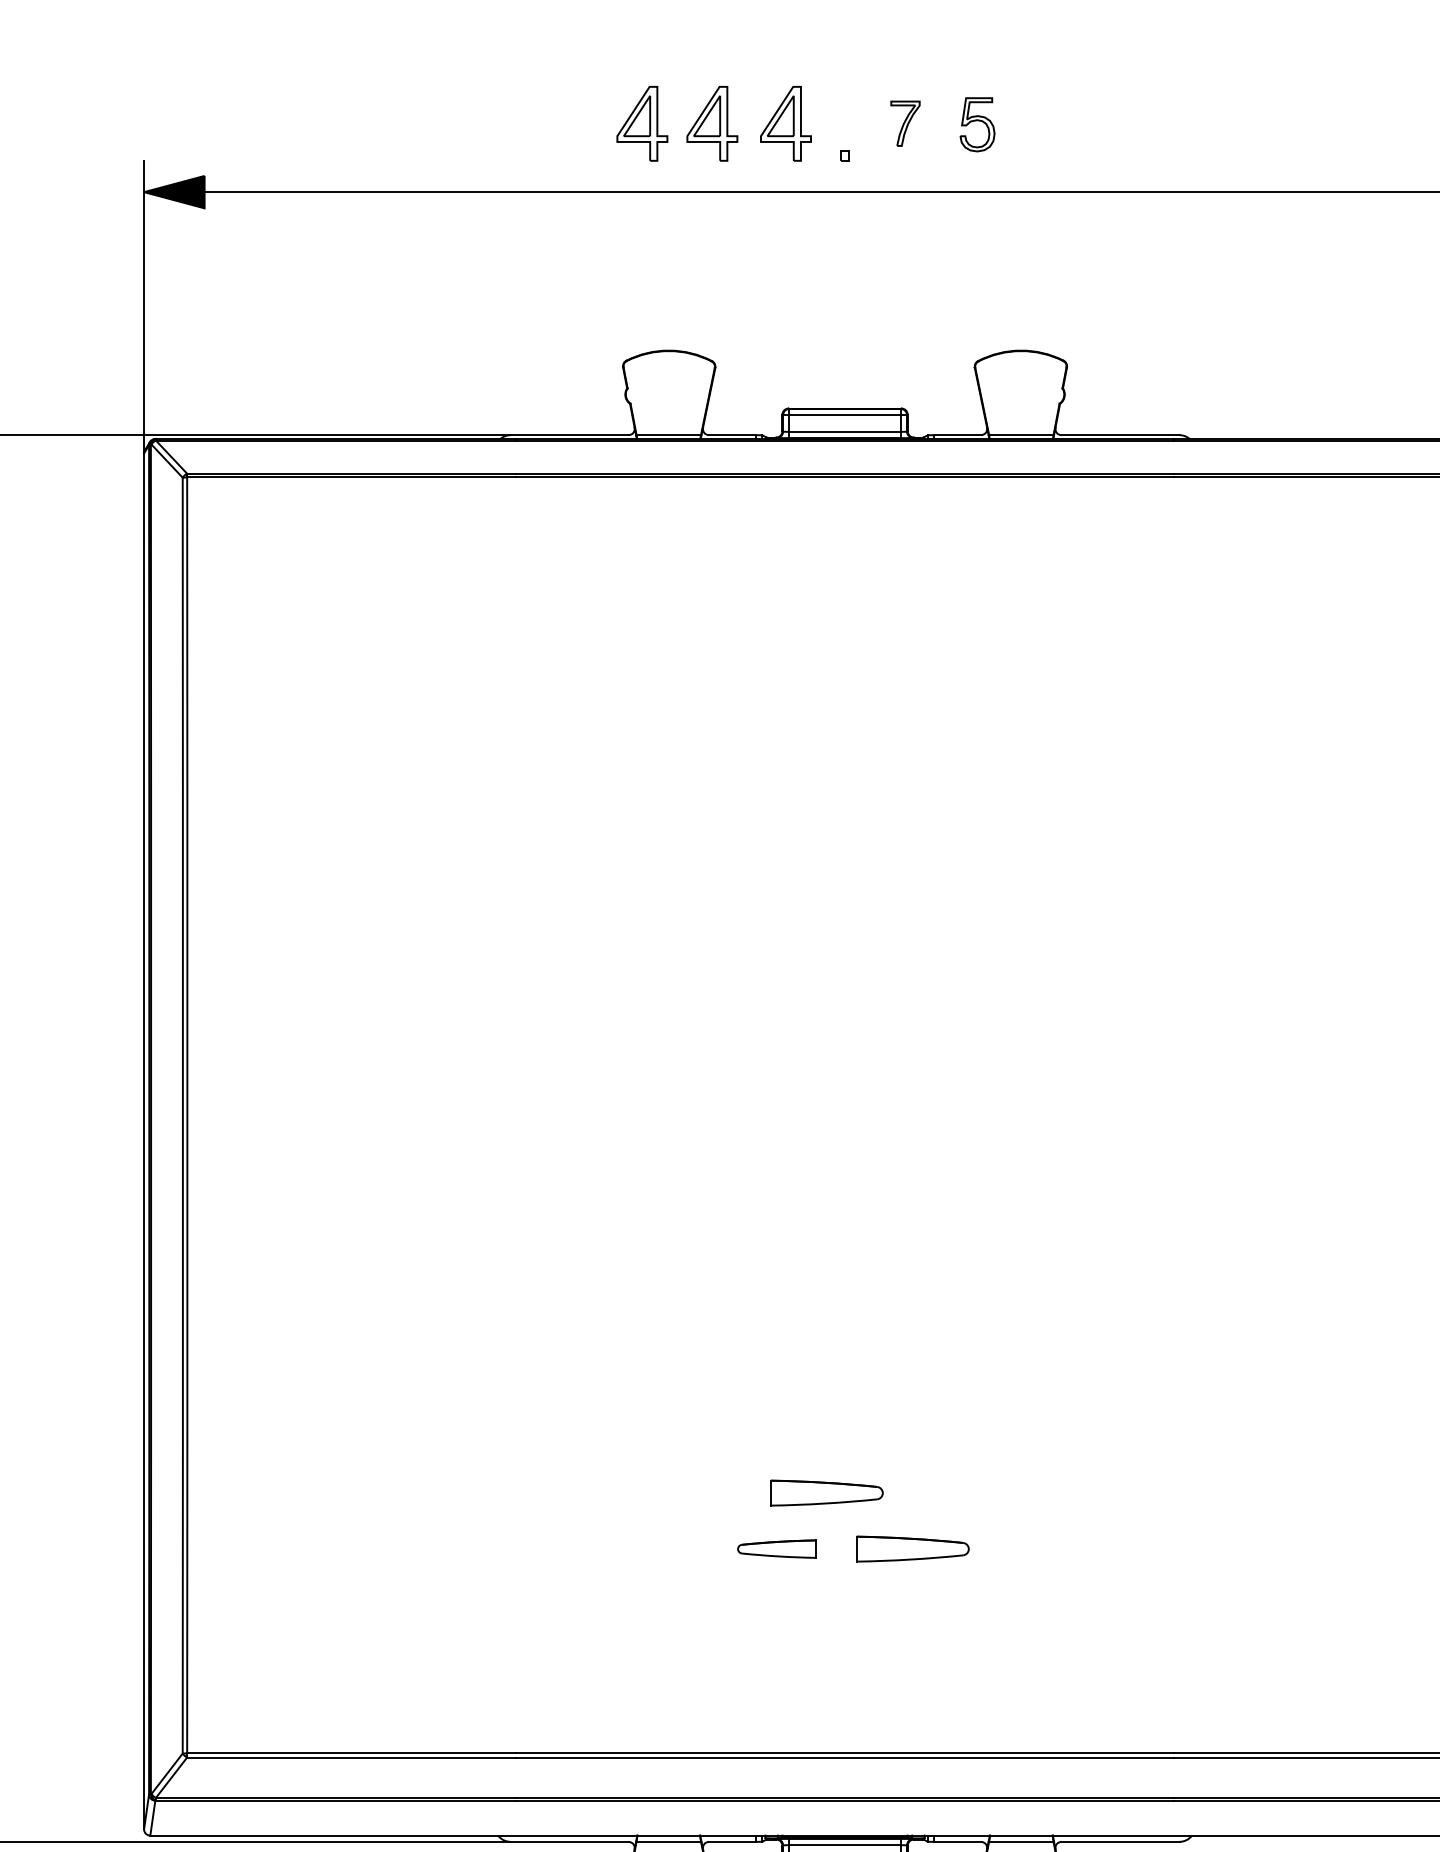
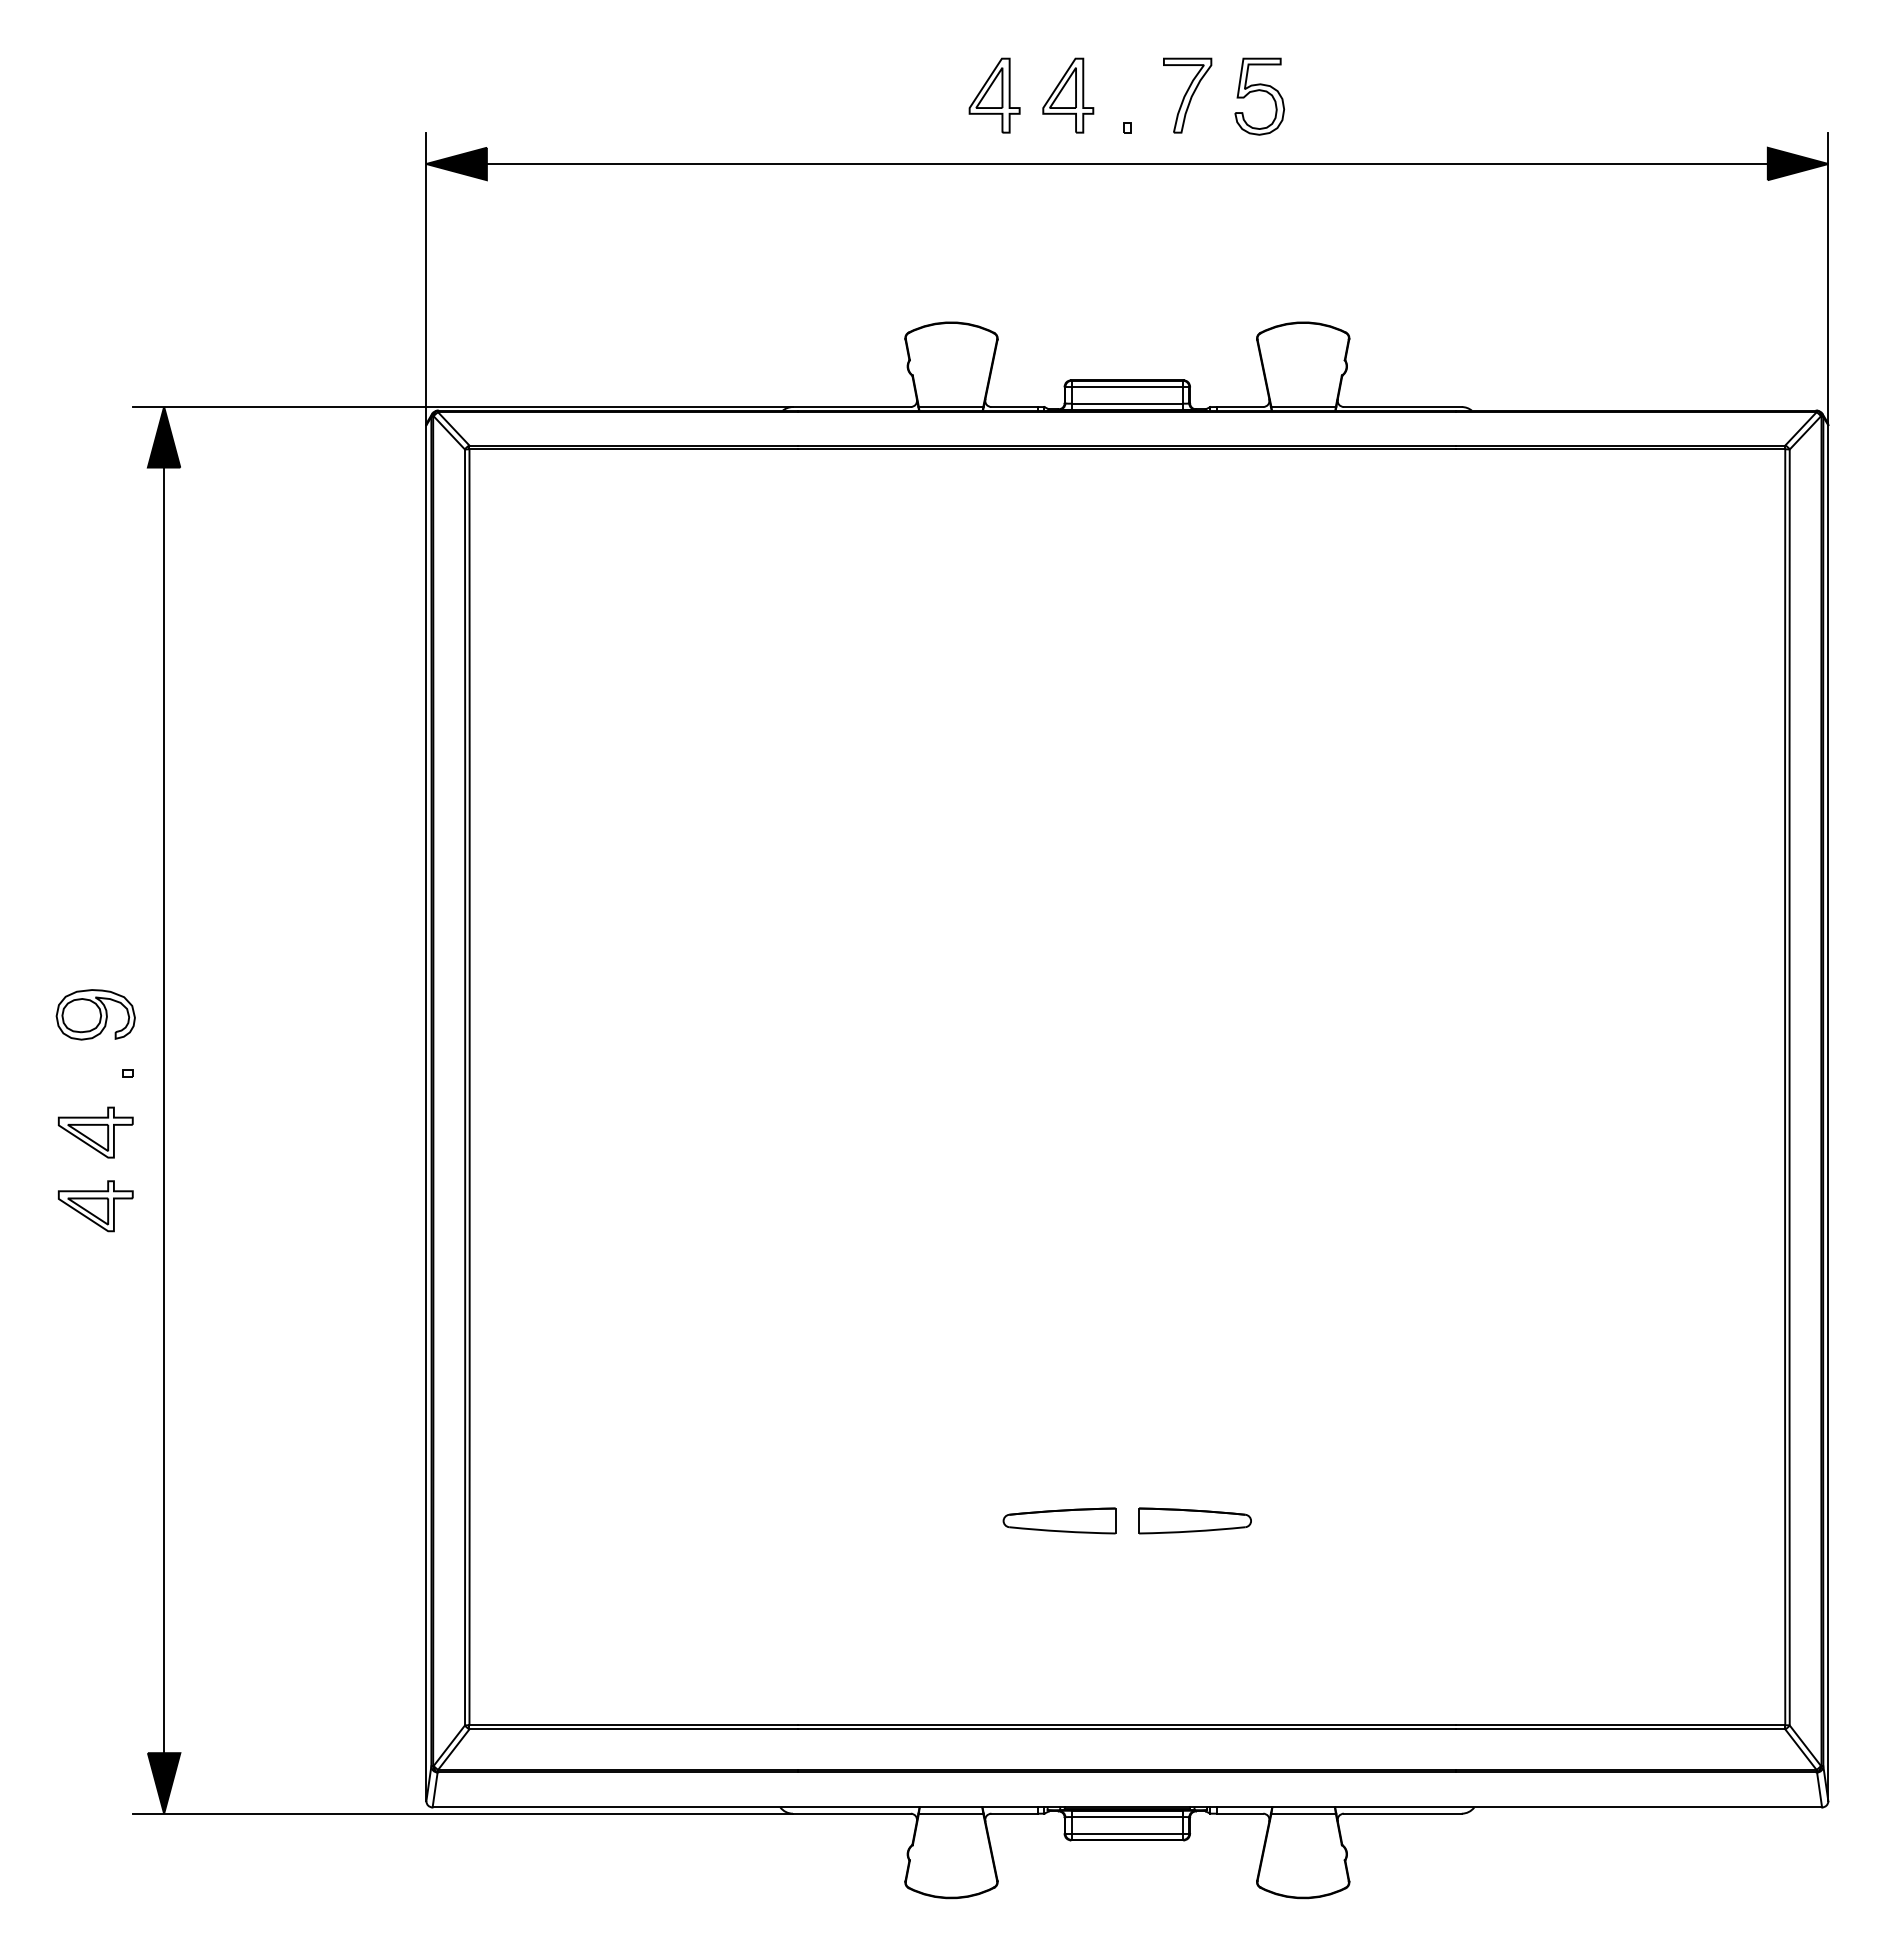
part: (642, 123) -> (924, 95), removed
part: (905, 123) -> (1187, 95), size x1.67
part: (977, 124) -> (1259, 96), size x1.43
part: (826, 1492) -> (1108, 1464), removed
part: (777, 1548) -> (1059, 1520), size x1.43

